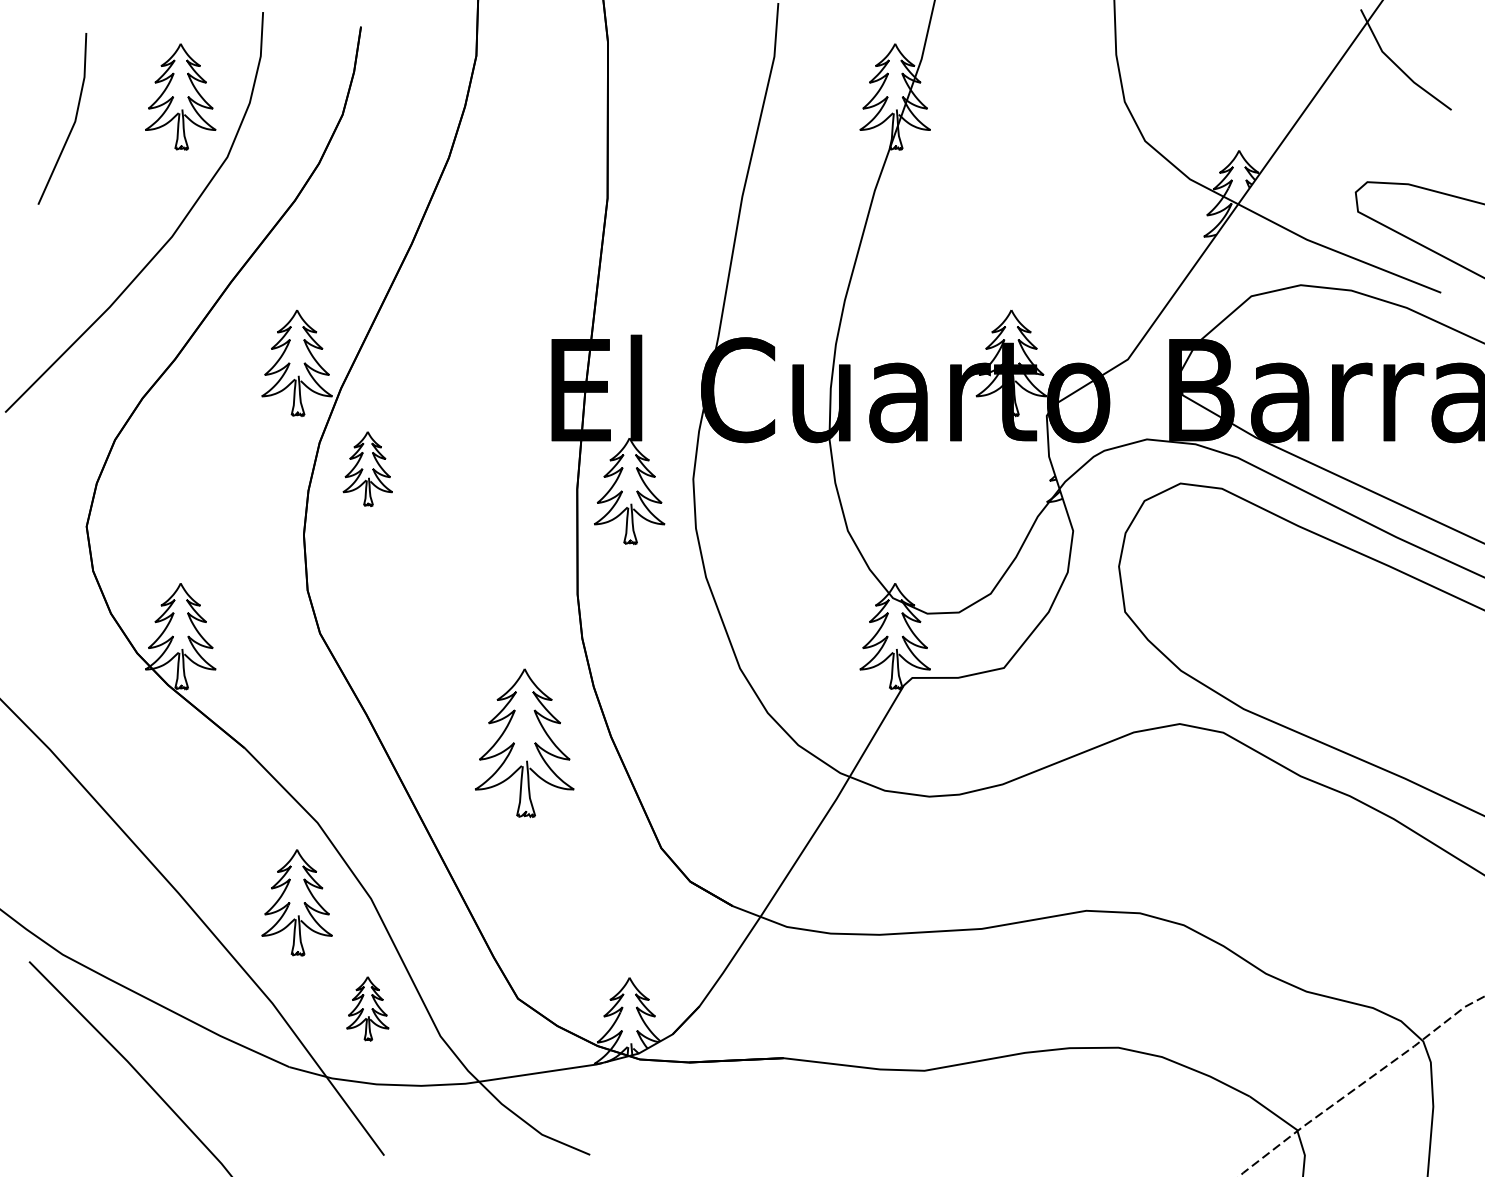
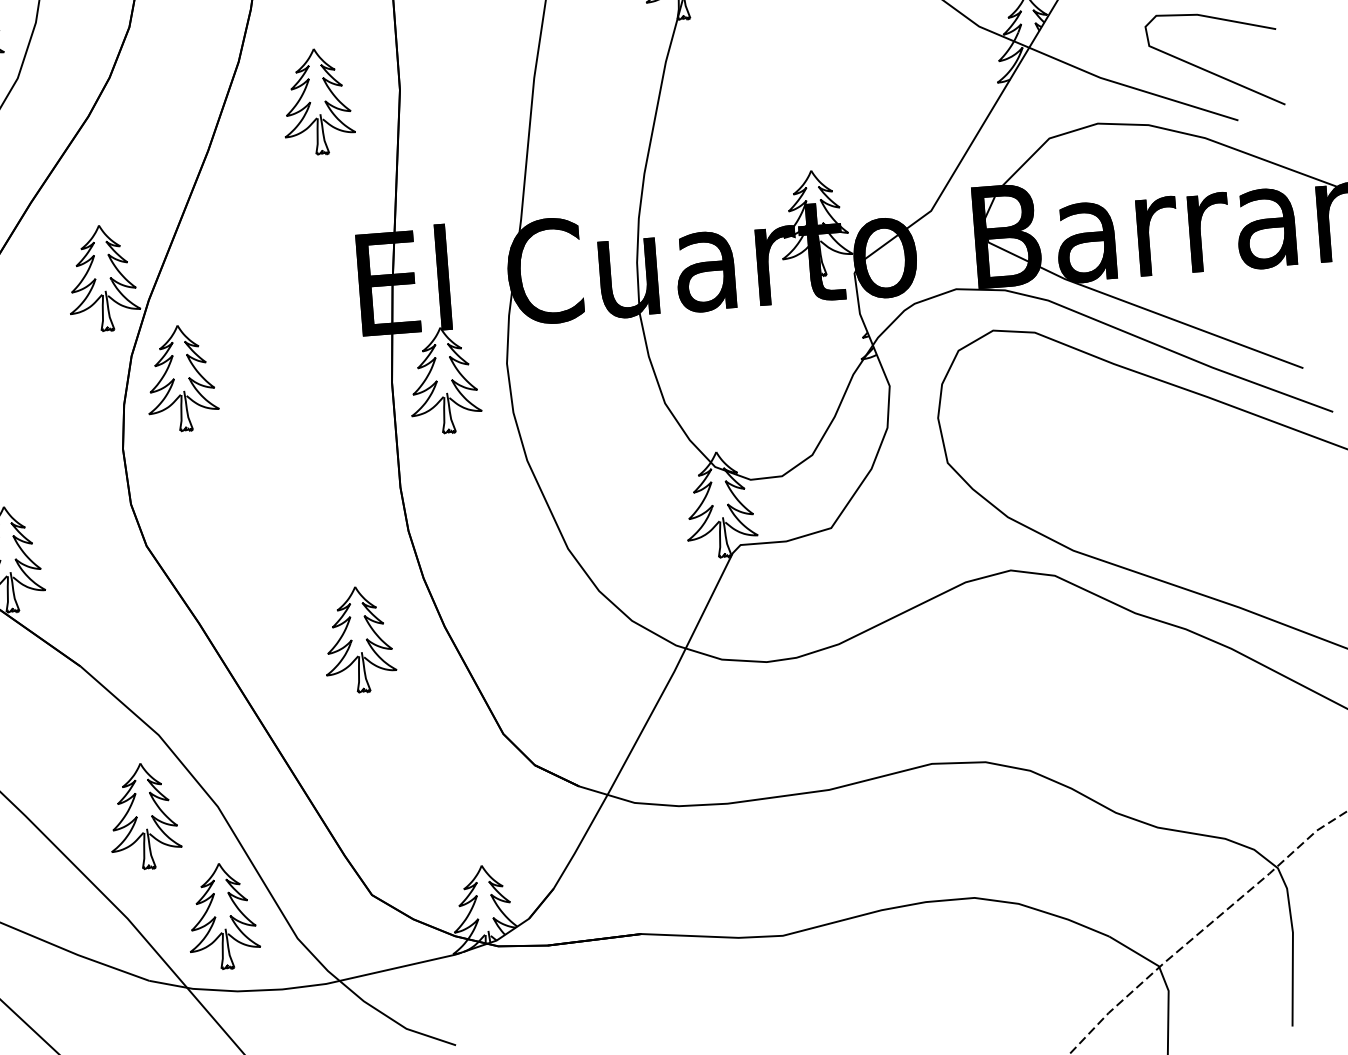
part: (524, 203) -> (317, 101), added
part: (367, 468) -> (181, 378), size x1.43
part: (524, 742) -> (358, 639), size x0.71
part: (367, 1008) -> (222, 916), size x1.67

